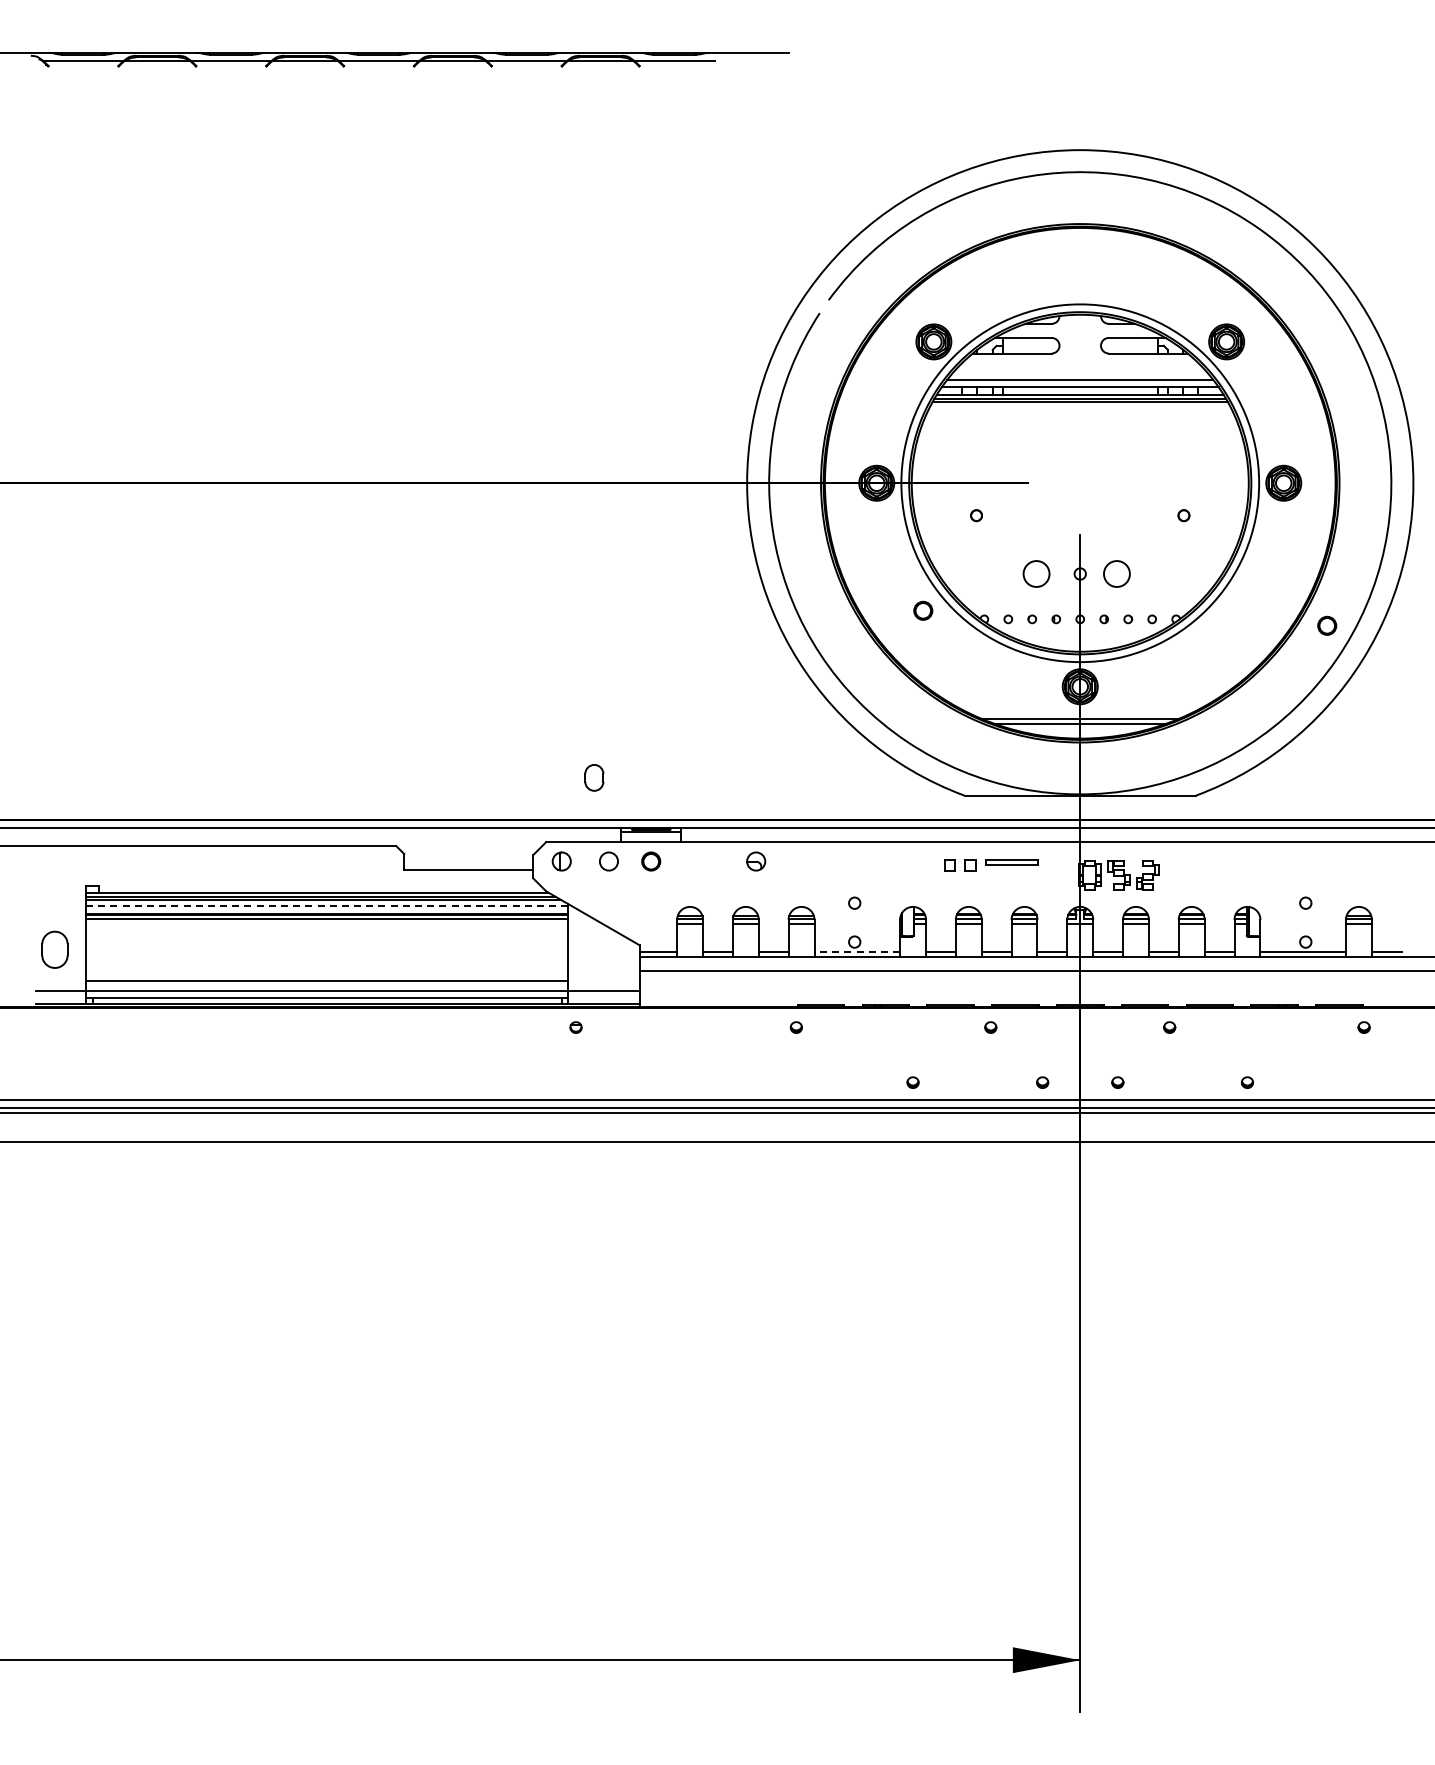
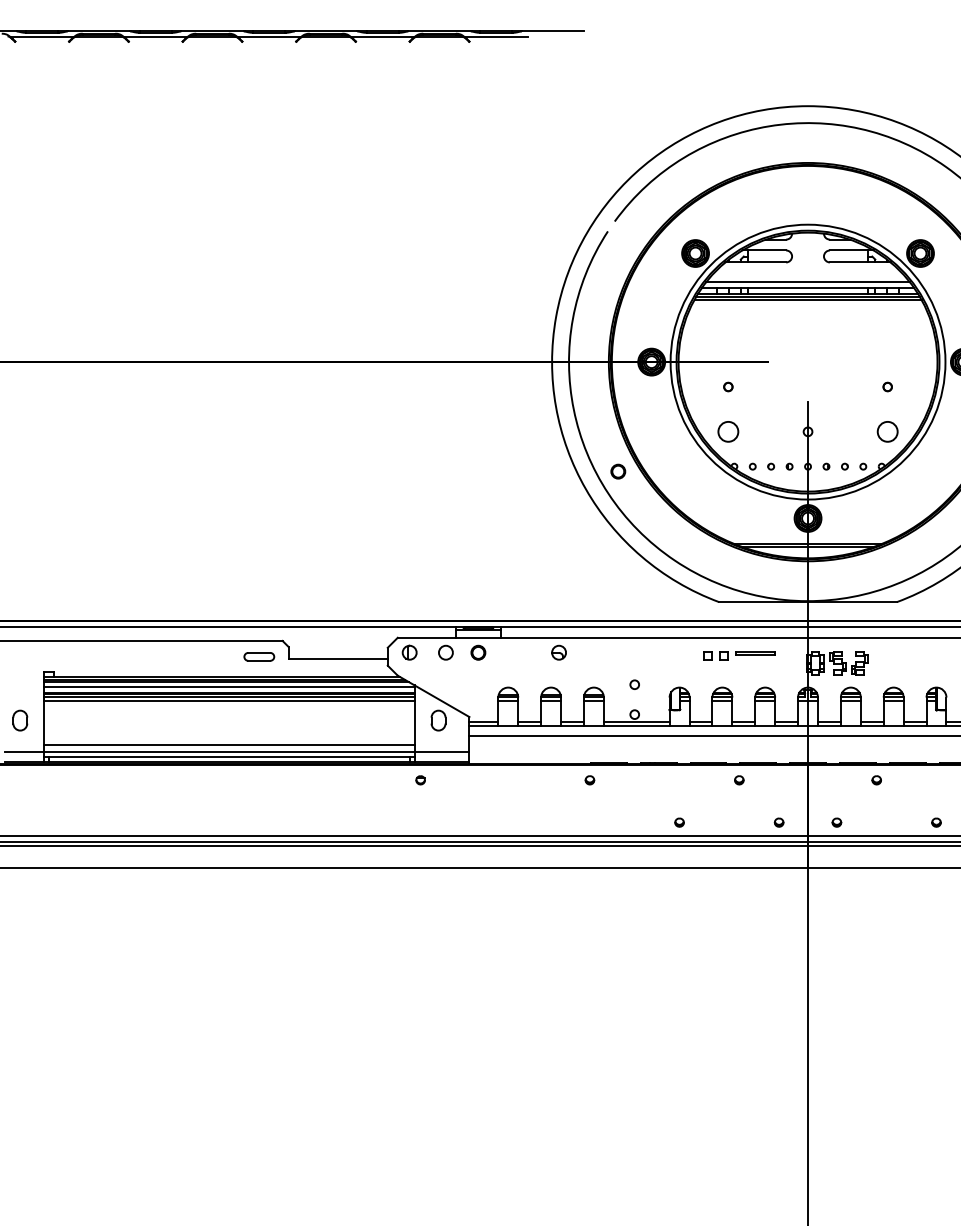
circle: (1036, 573) -> (728, 431), moved
circle: (1116, 573) -> (887, 431), moved
part: (923, 610) -> (618, 471), moved
part: (594, 777) -> (438, 720), moved
part: (365, 866) -> (258, 656), added
line: (326, 906) -> (228, 687), dashed -> solid
line: (327, 923) -> (229, 700), added
part: (54, 949) -> (19, 720), size x0.71
line: (857, 952) -> (636, 722), dashed -> solid

